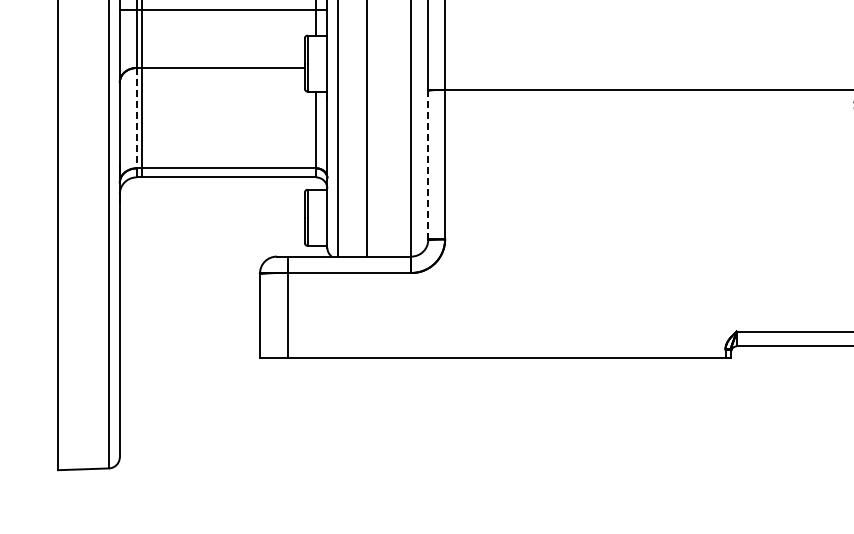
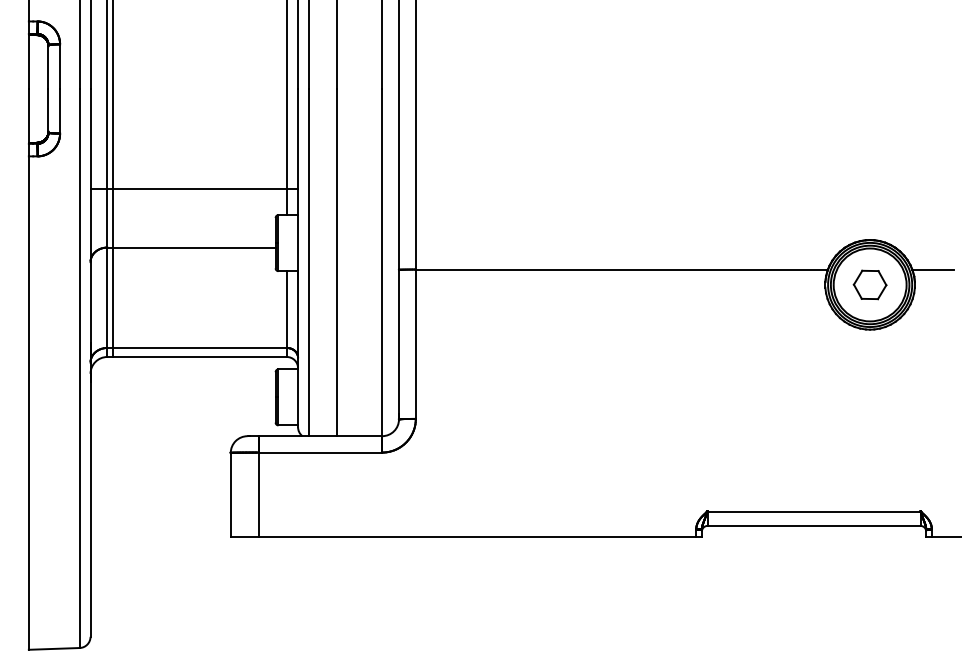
line: (136, 118) -> (107, 298), dashed -> solid
line: (428, 164) -> (399, 344), dashed -> solid

